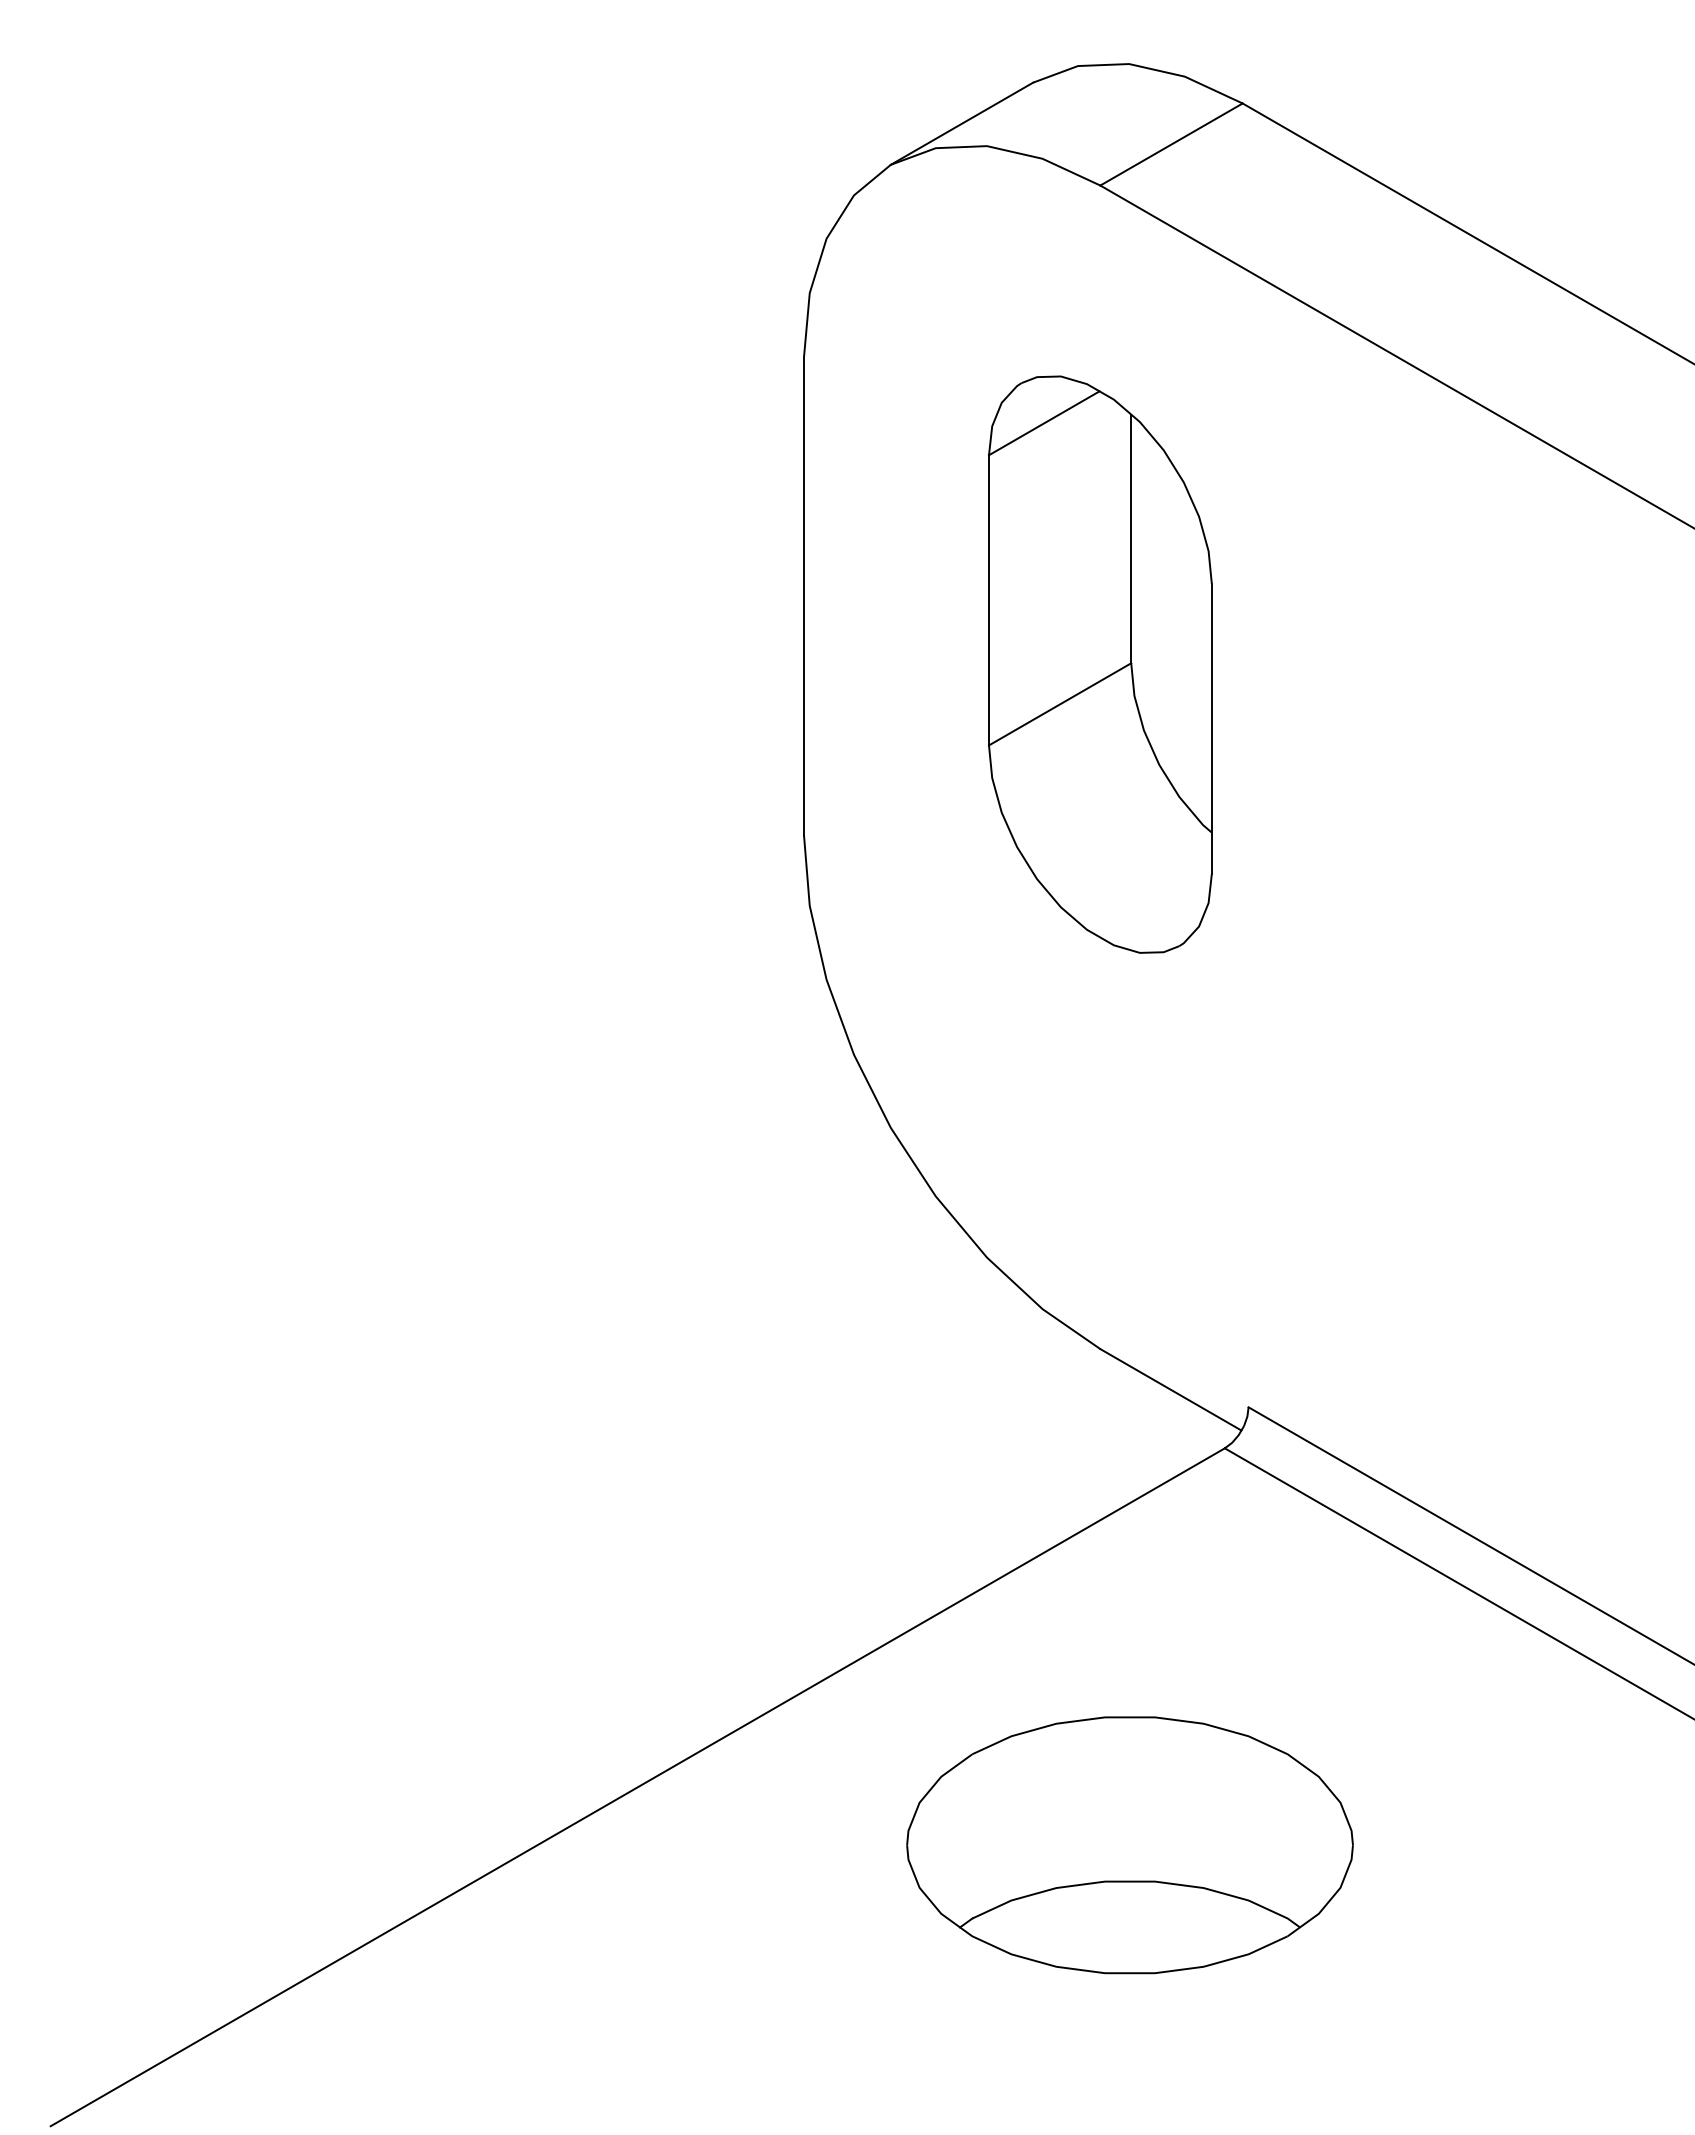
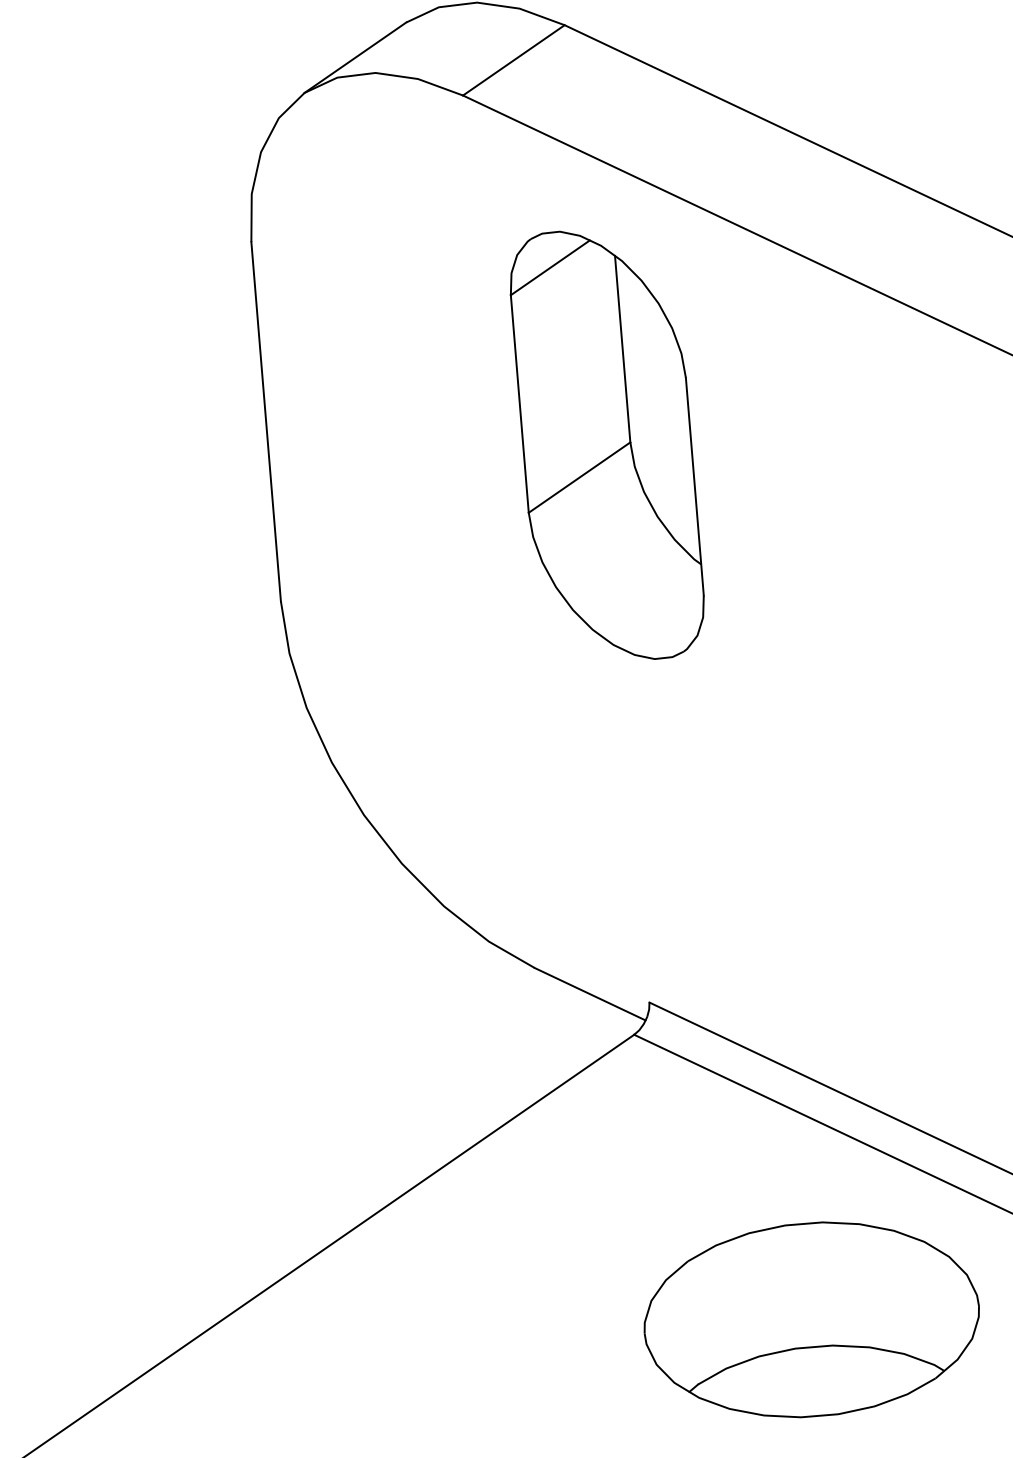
part: (1100, 664) -> (607, 445), moved
part: (1129, 1845) -> (811, 1320), moved

